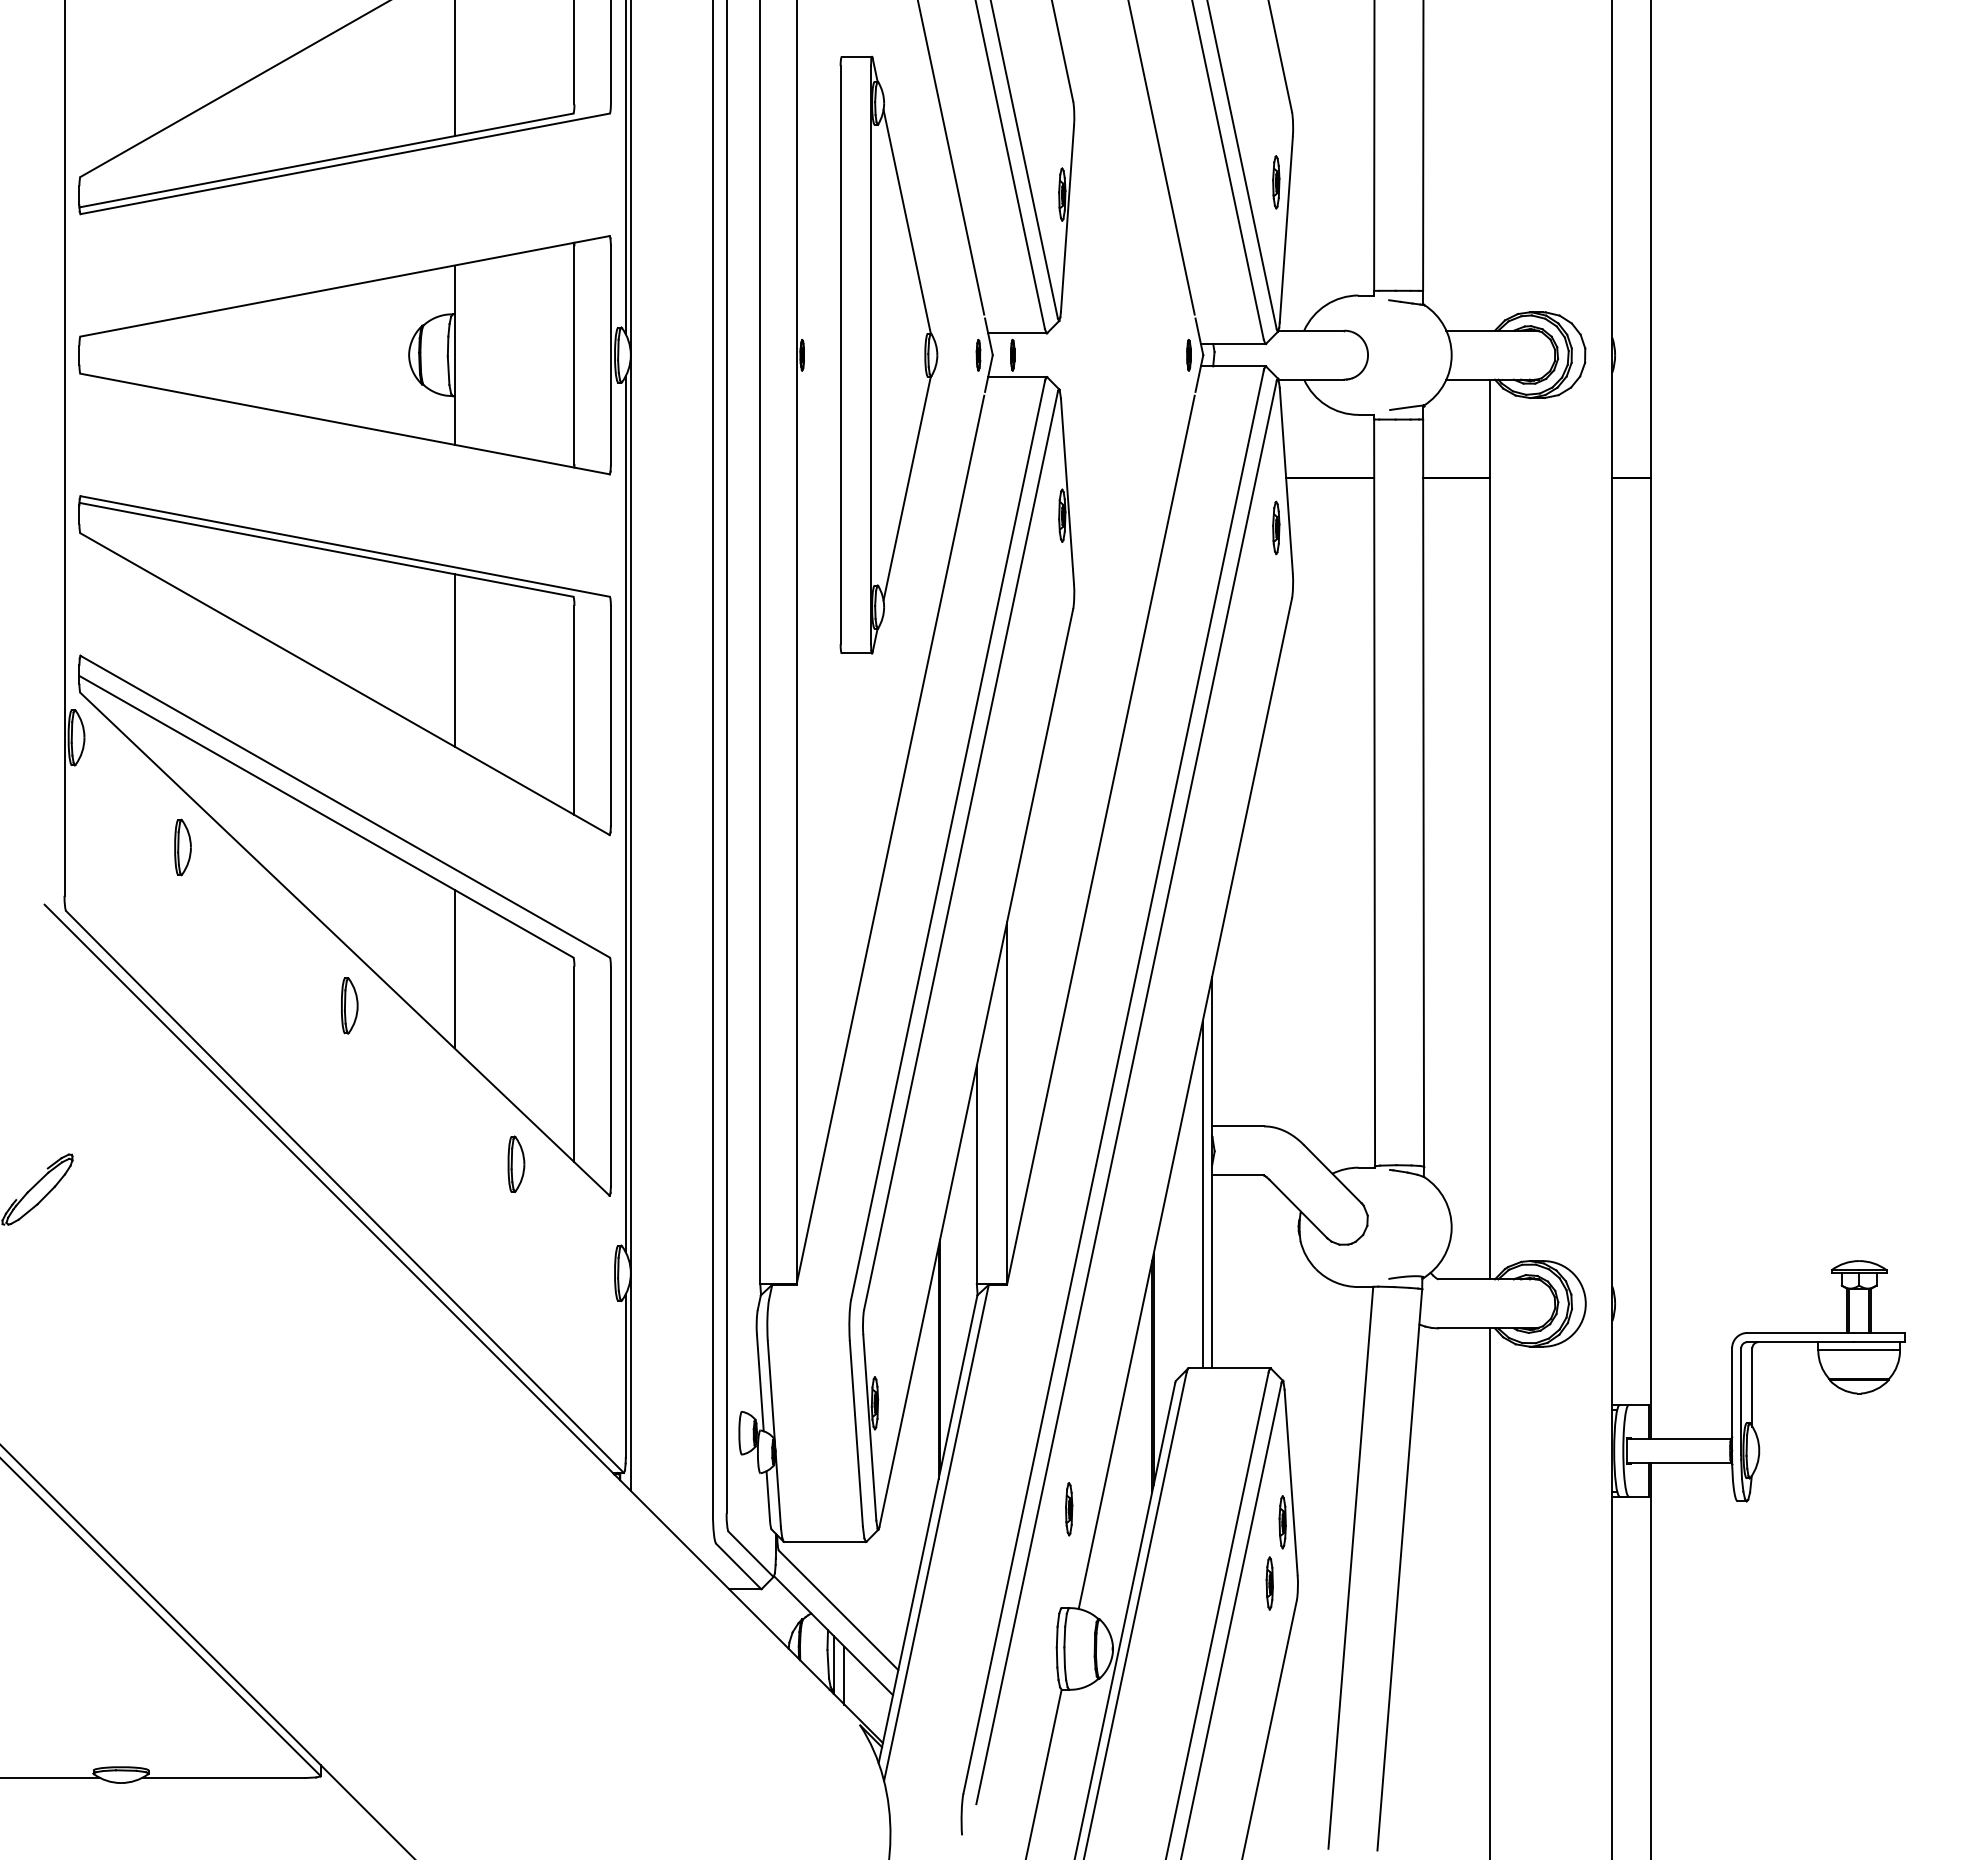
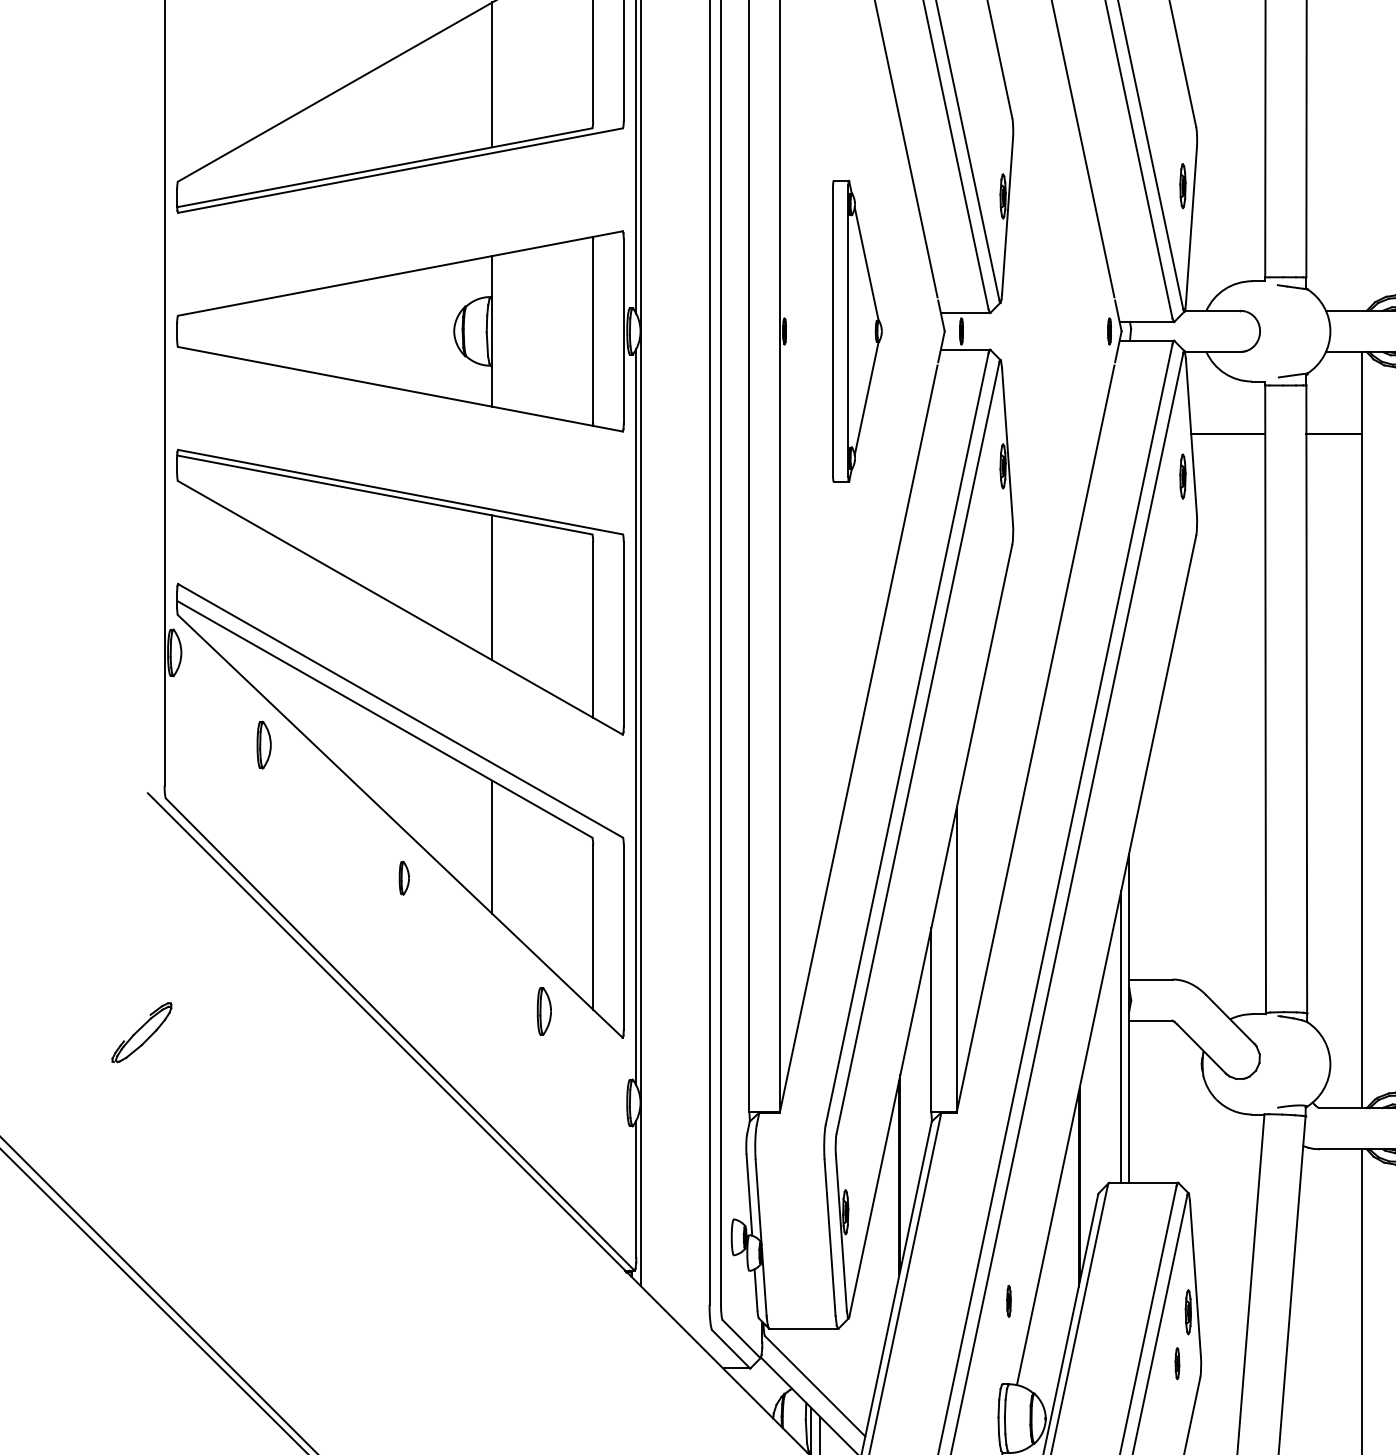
part: (888, 354) -> (857, 330), size x0.6
part: (978, 354) -> (932, 330), removed
part: (349, 1005) -> (404, 877), size x0.7
part: (1069, 1509) -> (1009, 1301), size x0.7
part: (1269, 1583) -> (1177, 1363), size x0.7

